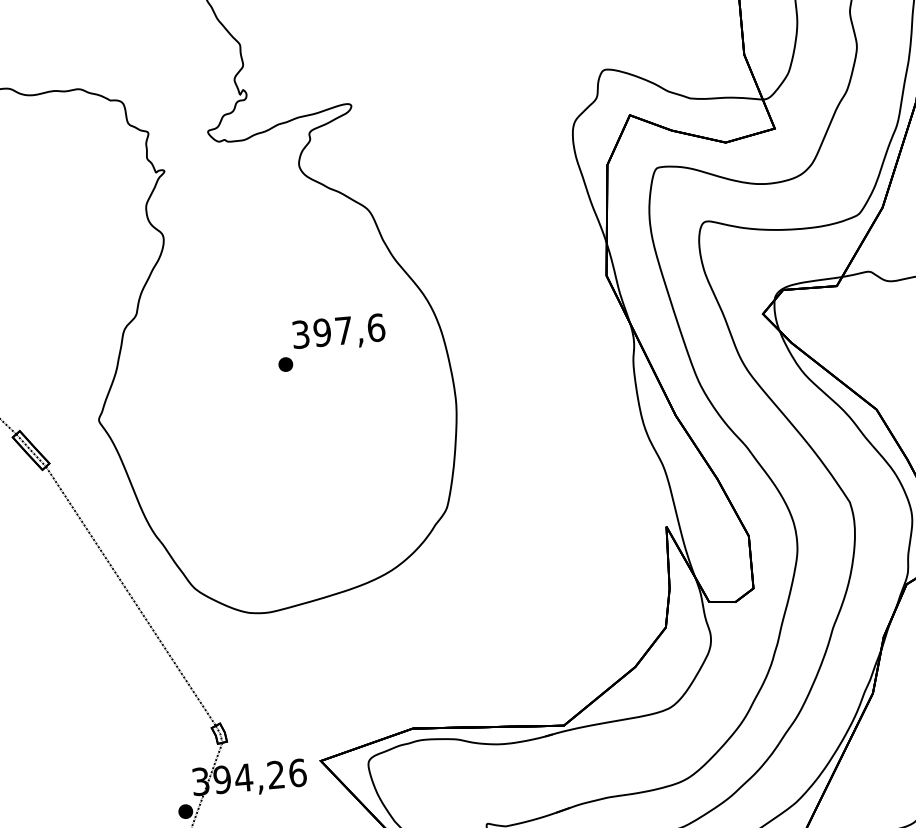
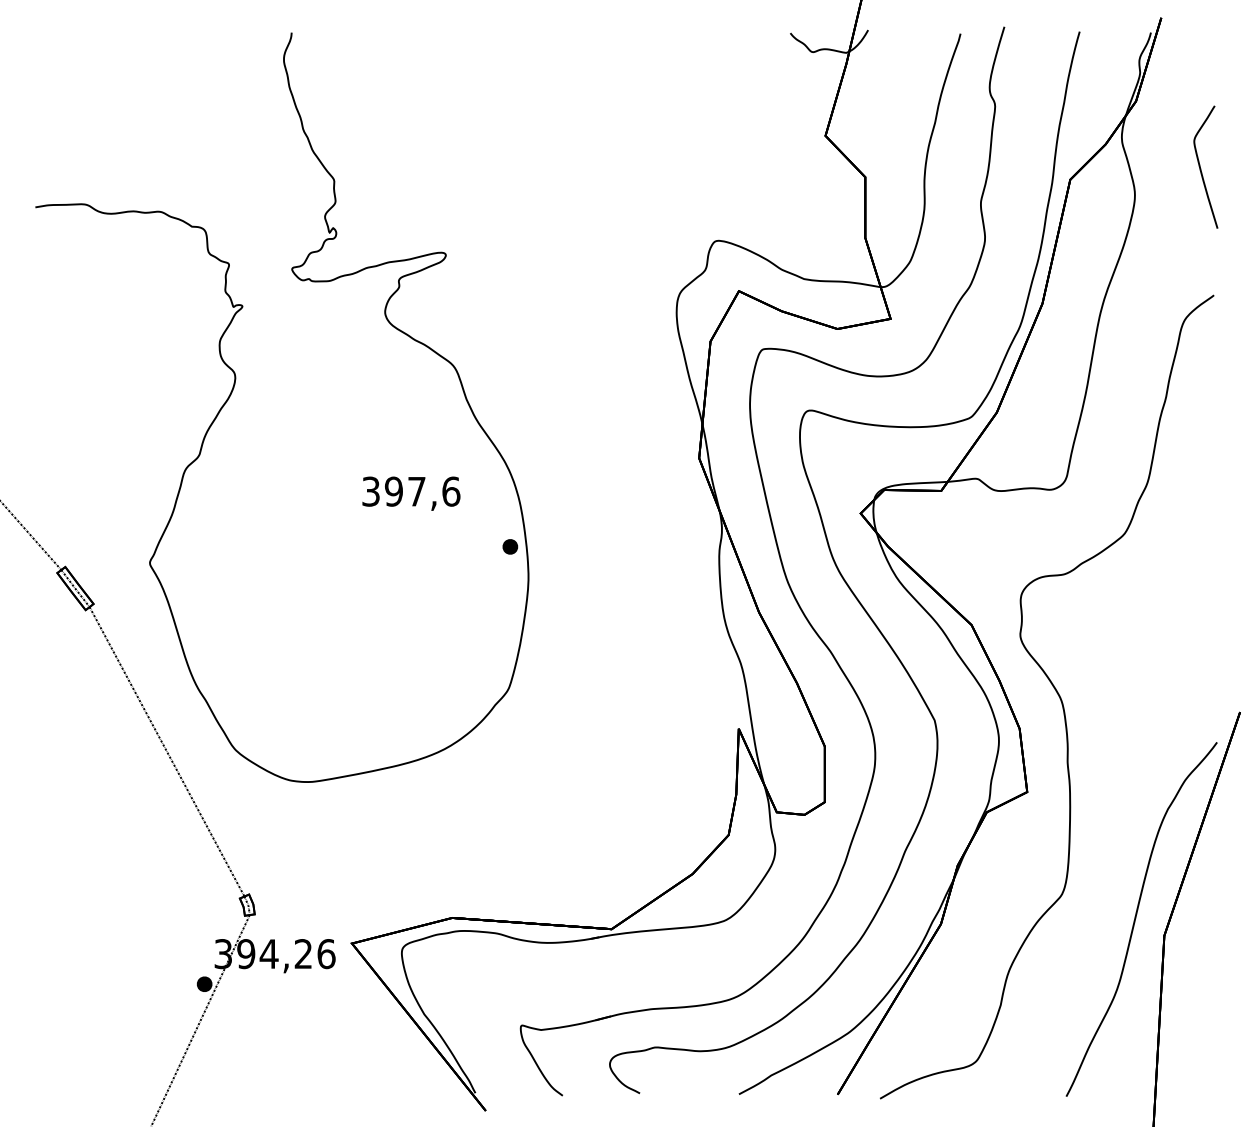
part: (285, 364) -> (510, 546), moved

